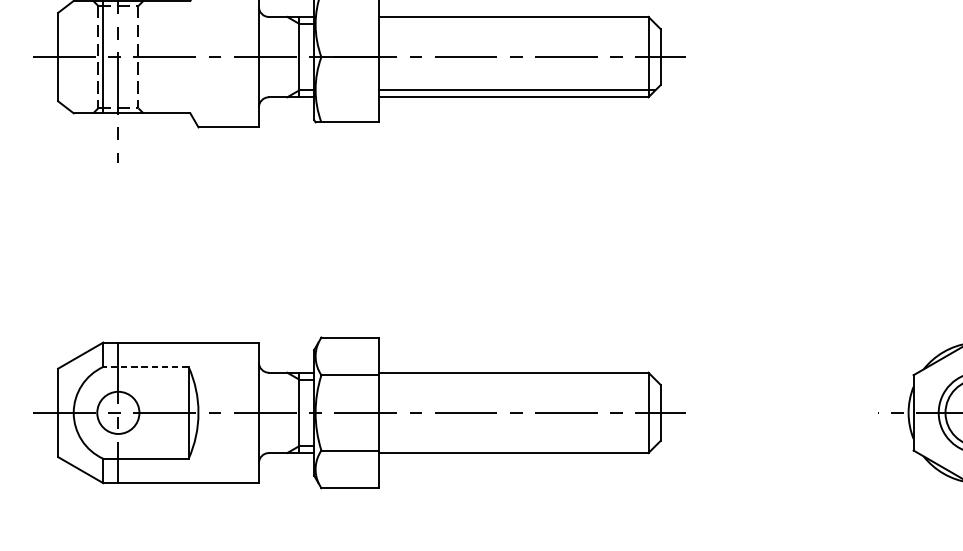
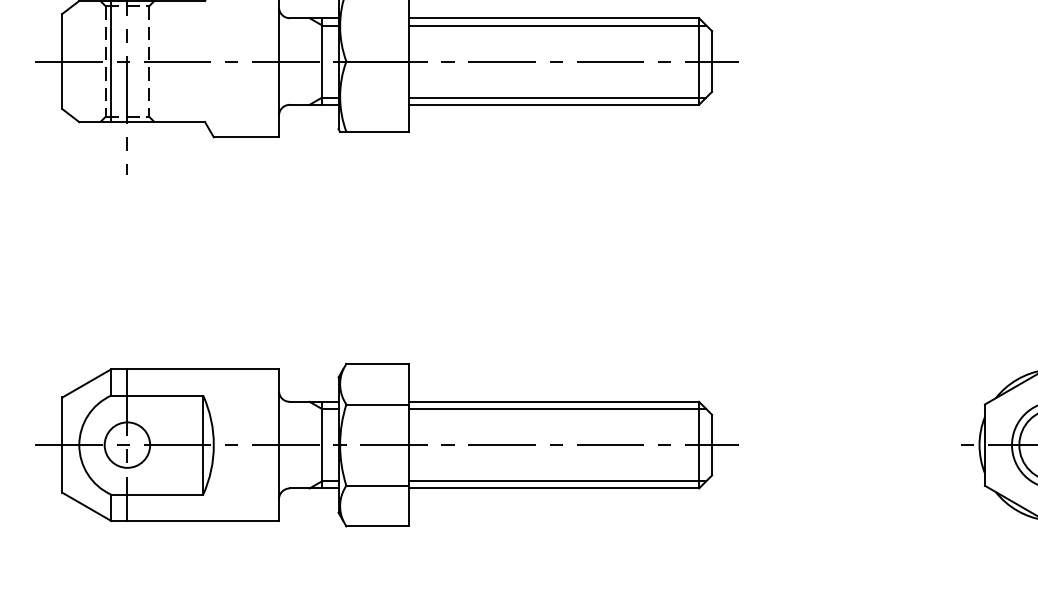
line: (517, 23) -> (557, 25), added
line: (145, 366) -> (156, 395), dashed -> solid
line: (517, 379) -> (557, 409), added
line: (517, 446) -> (557, 481), added

